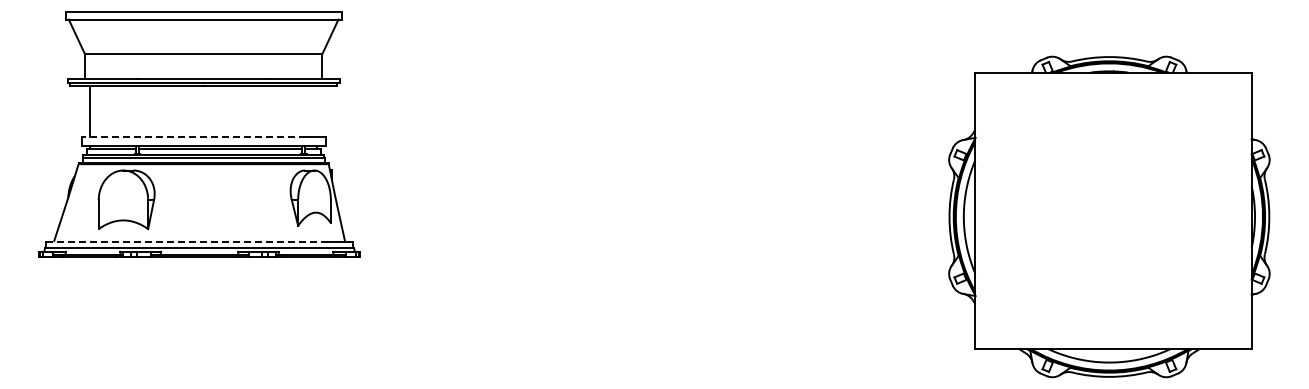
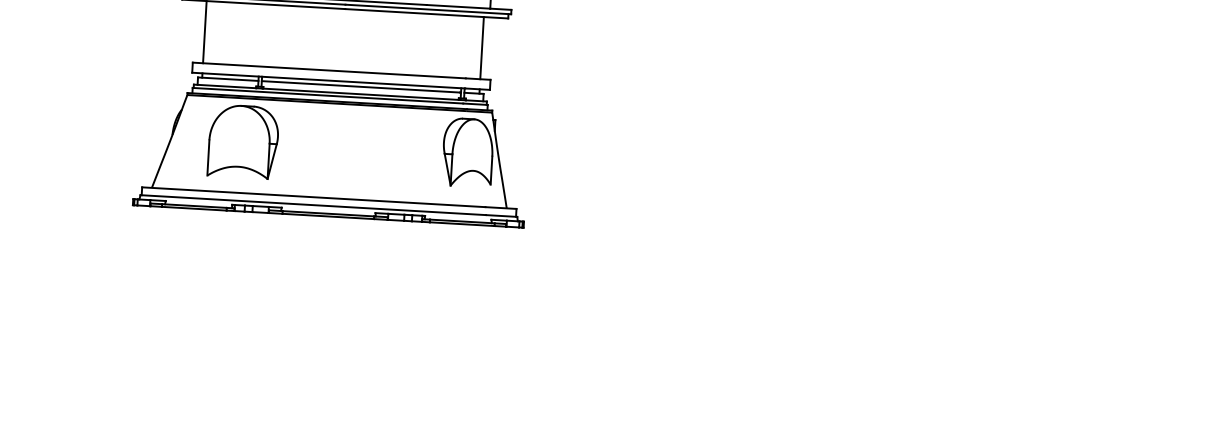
line: (317, 111) -> (482, 47), added
line: (193, 137) -> (329, 70), dashed -> solid
line: (186, 241) -> (313, 196), dashed -> solid

